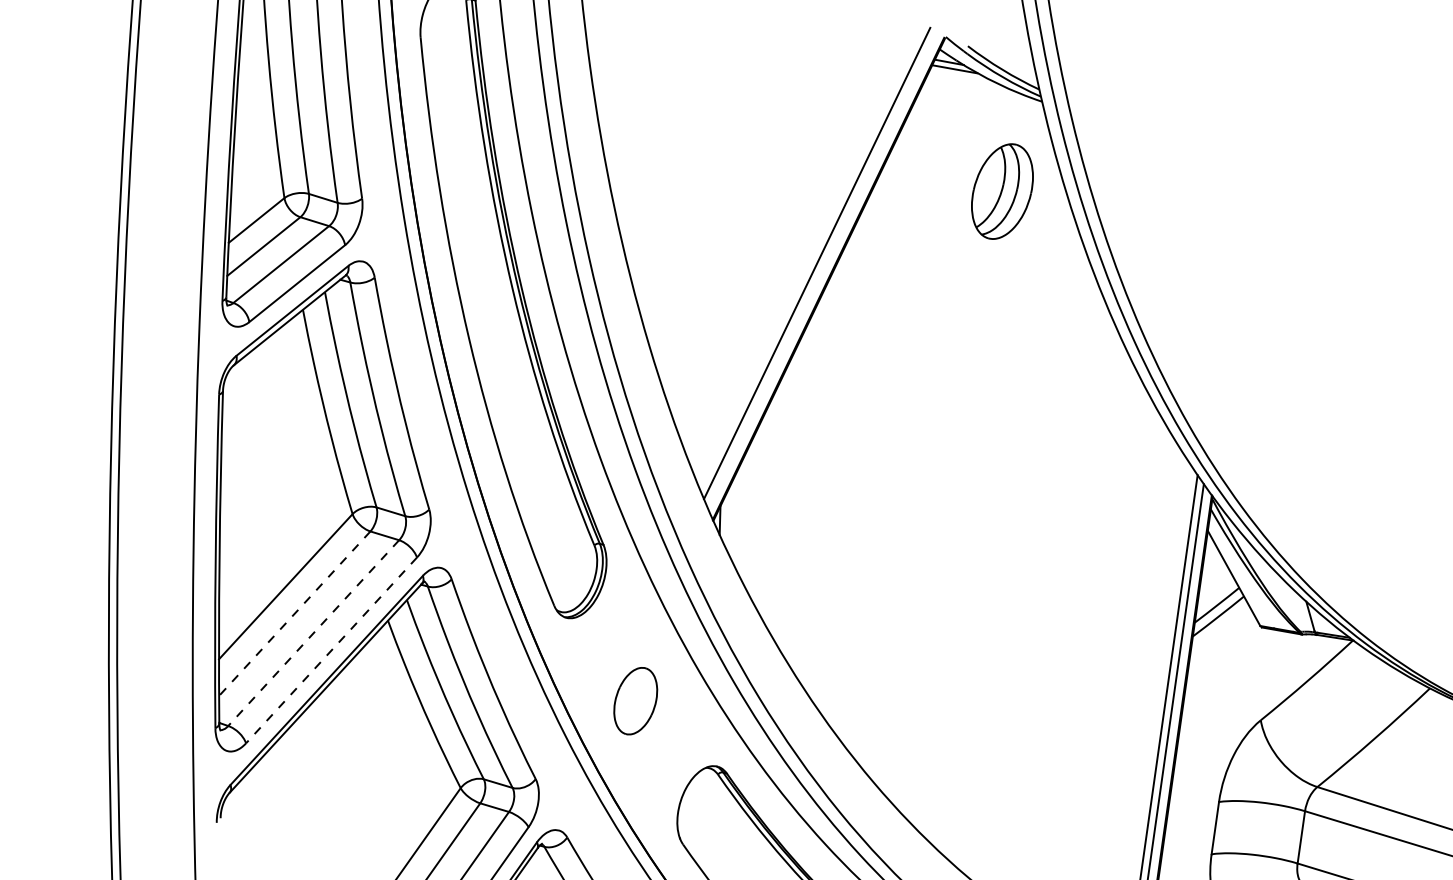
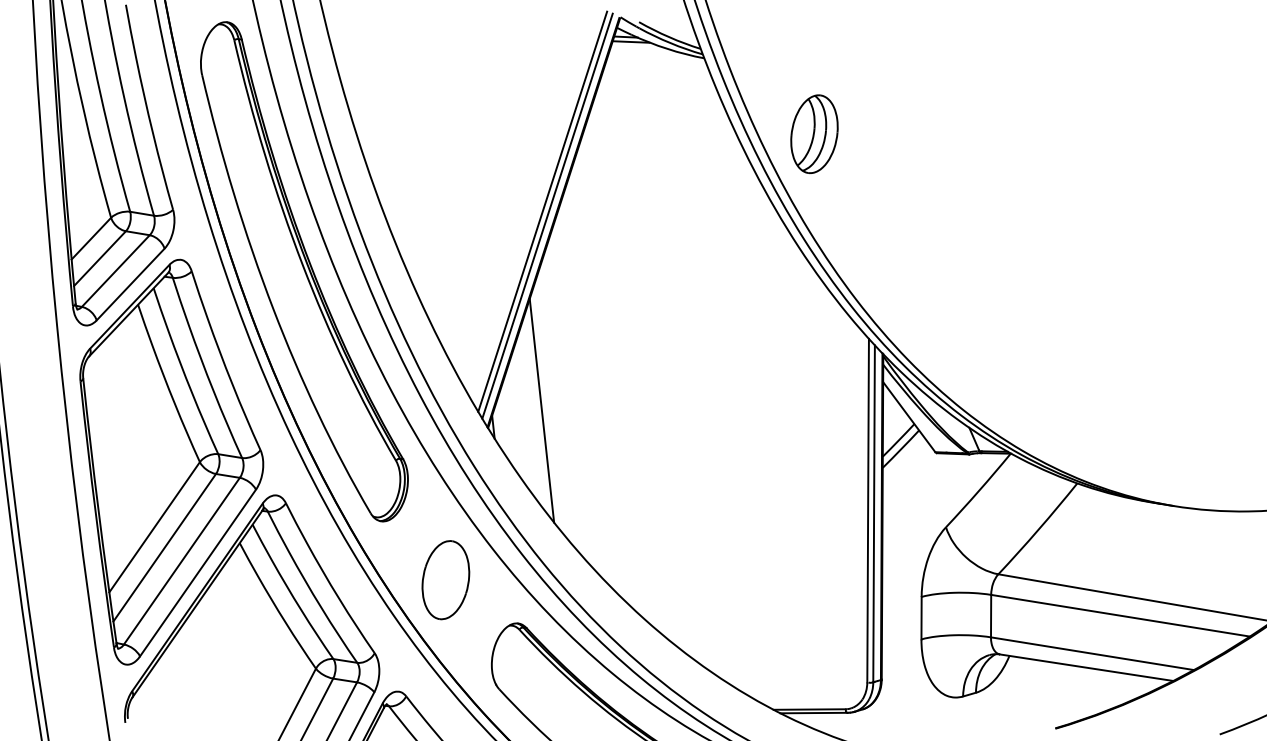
part: (1002, 190) -> (814, 133), moved
line: (822, 268) -> (547, 215), added
line: (782, 508) -> (541, 410), added
line: (294, 613) -> (164, 547), dashed -> solid
line: (313, 633) -> (181, 561), dashed -> solid
line: (332, 651) -> (198, 573), dashed -> solid
part: (635, 701) -> (445, 580), size x1.43

